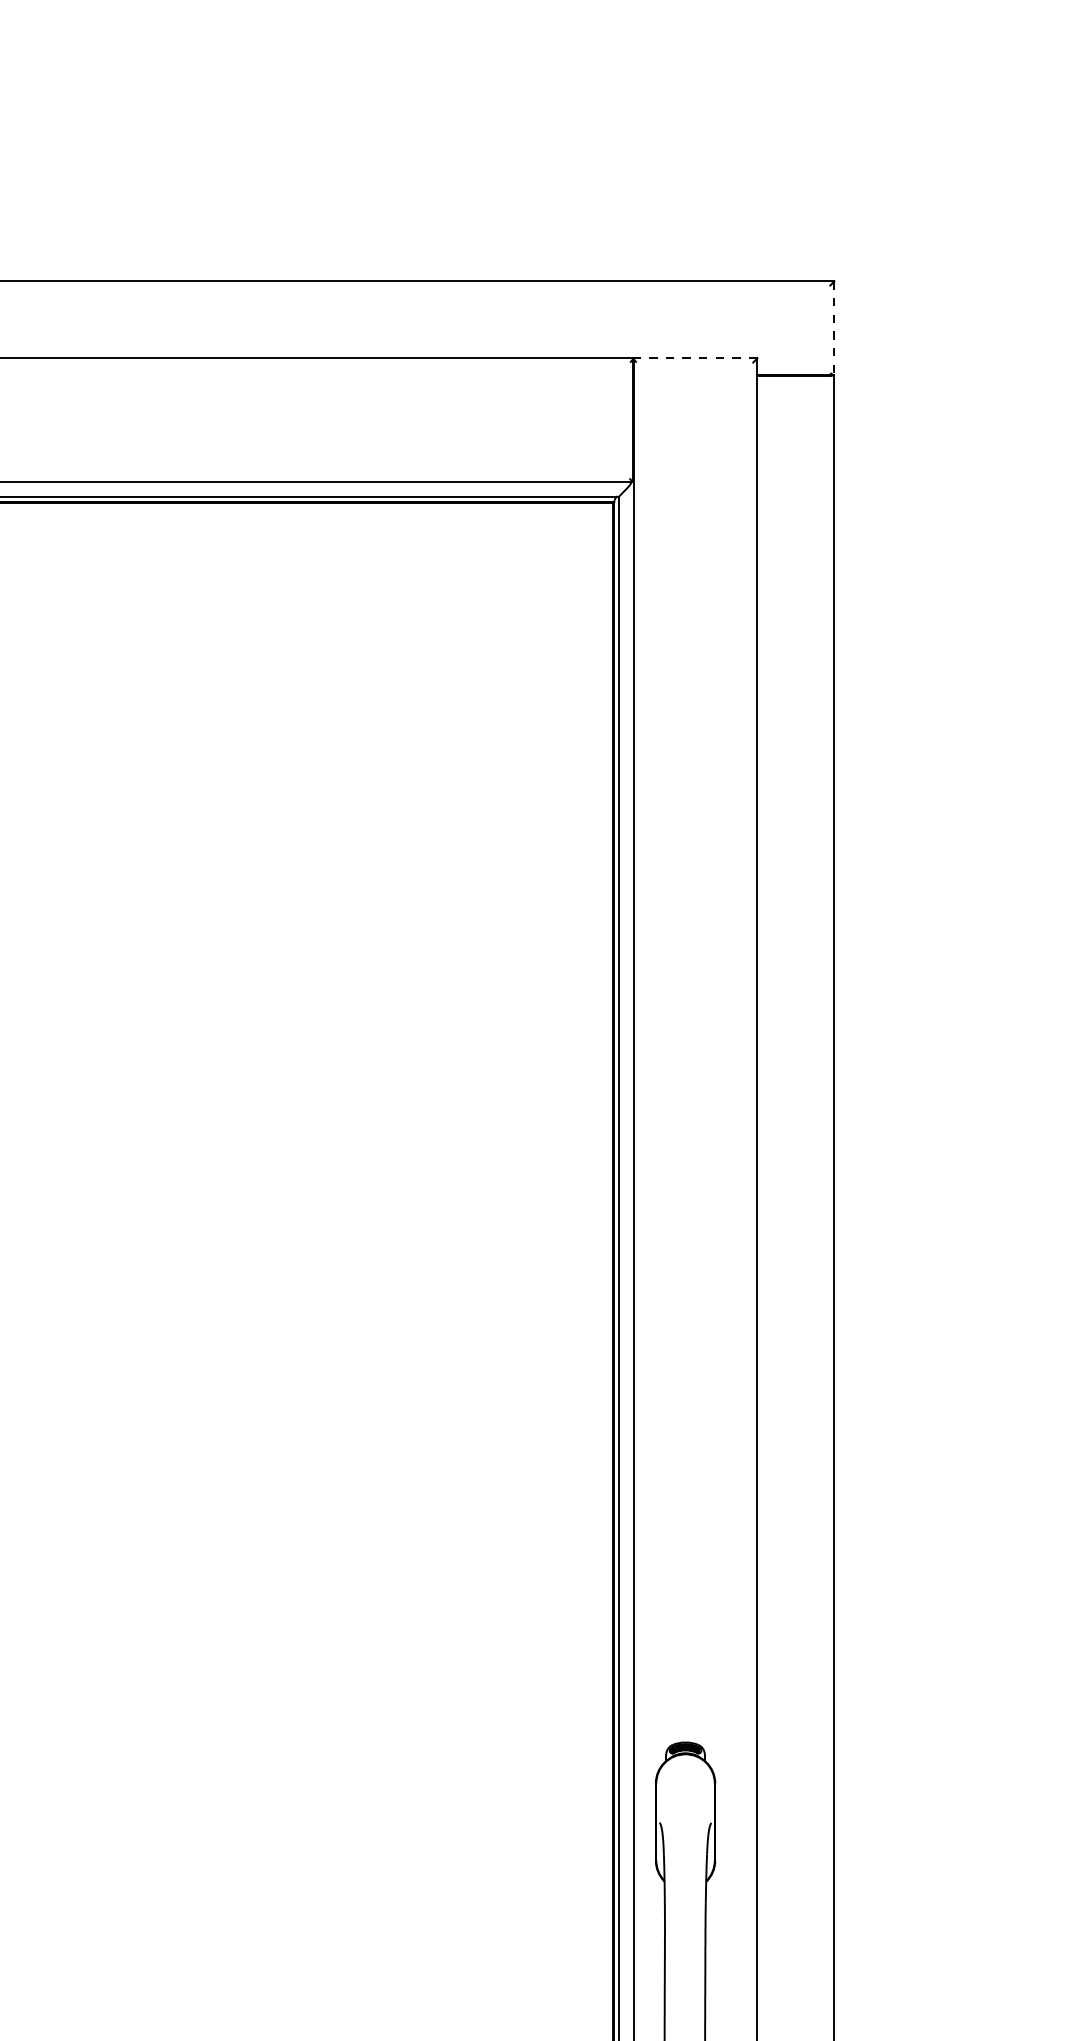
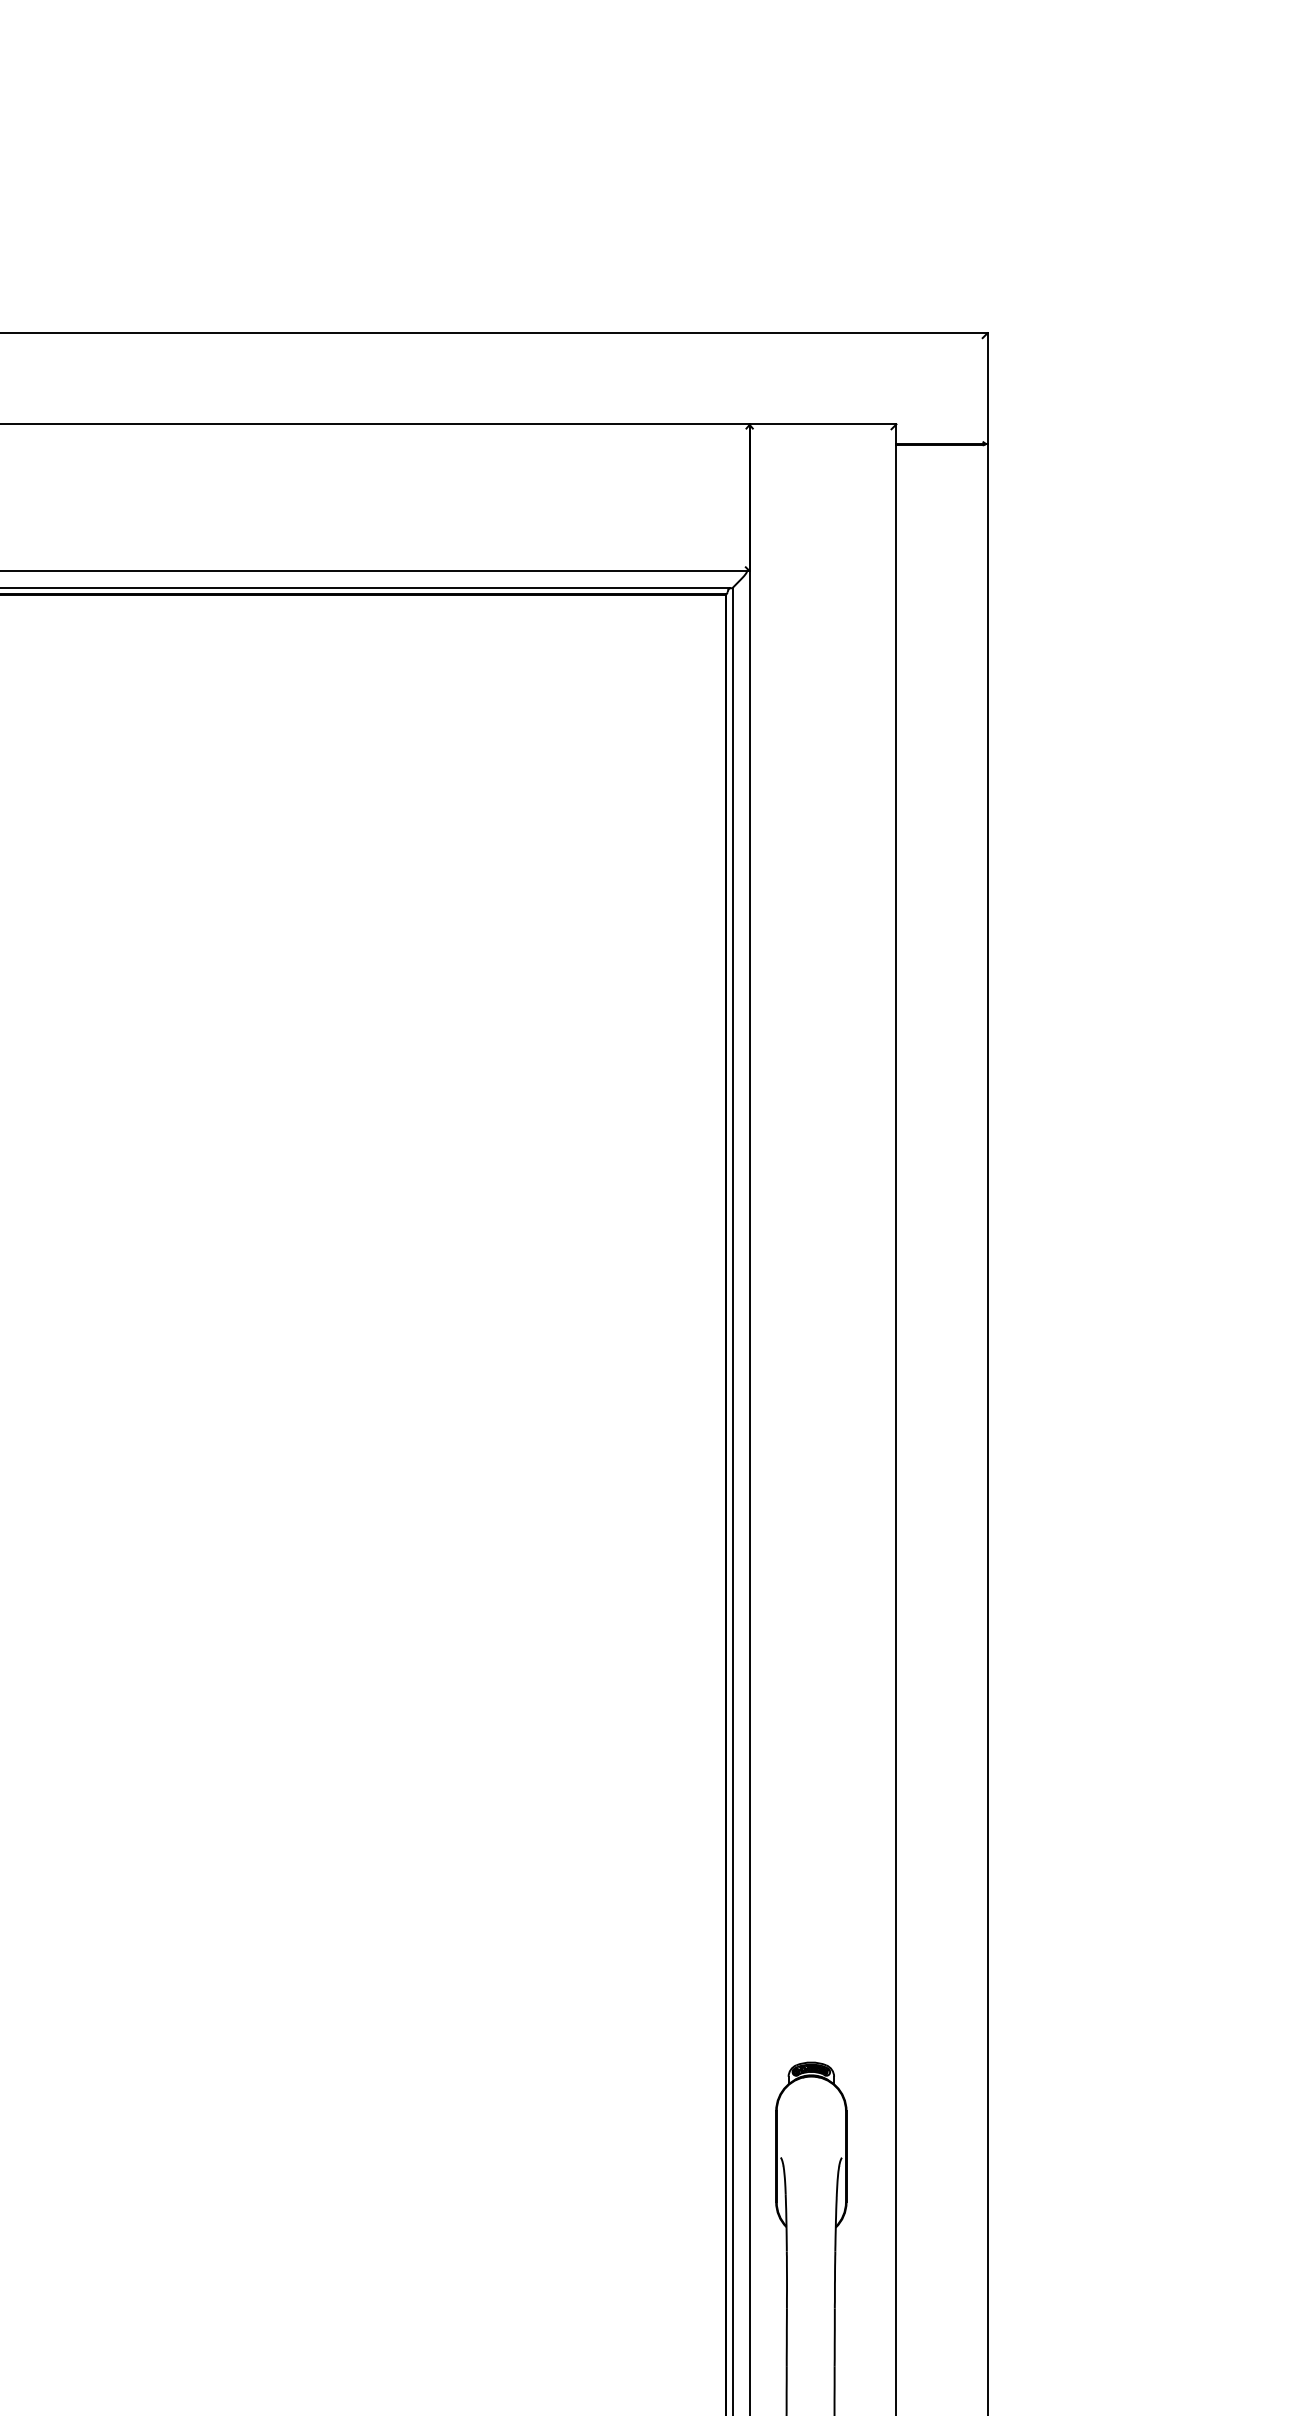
line: (834, 328) -> (987, 388), dashed -> solid
line: (695, 358) -> (823, 424), dashed -> solid

